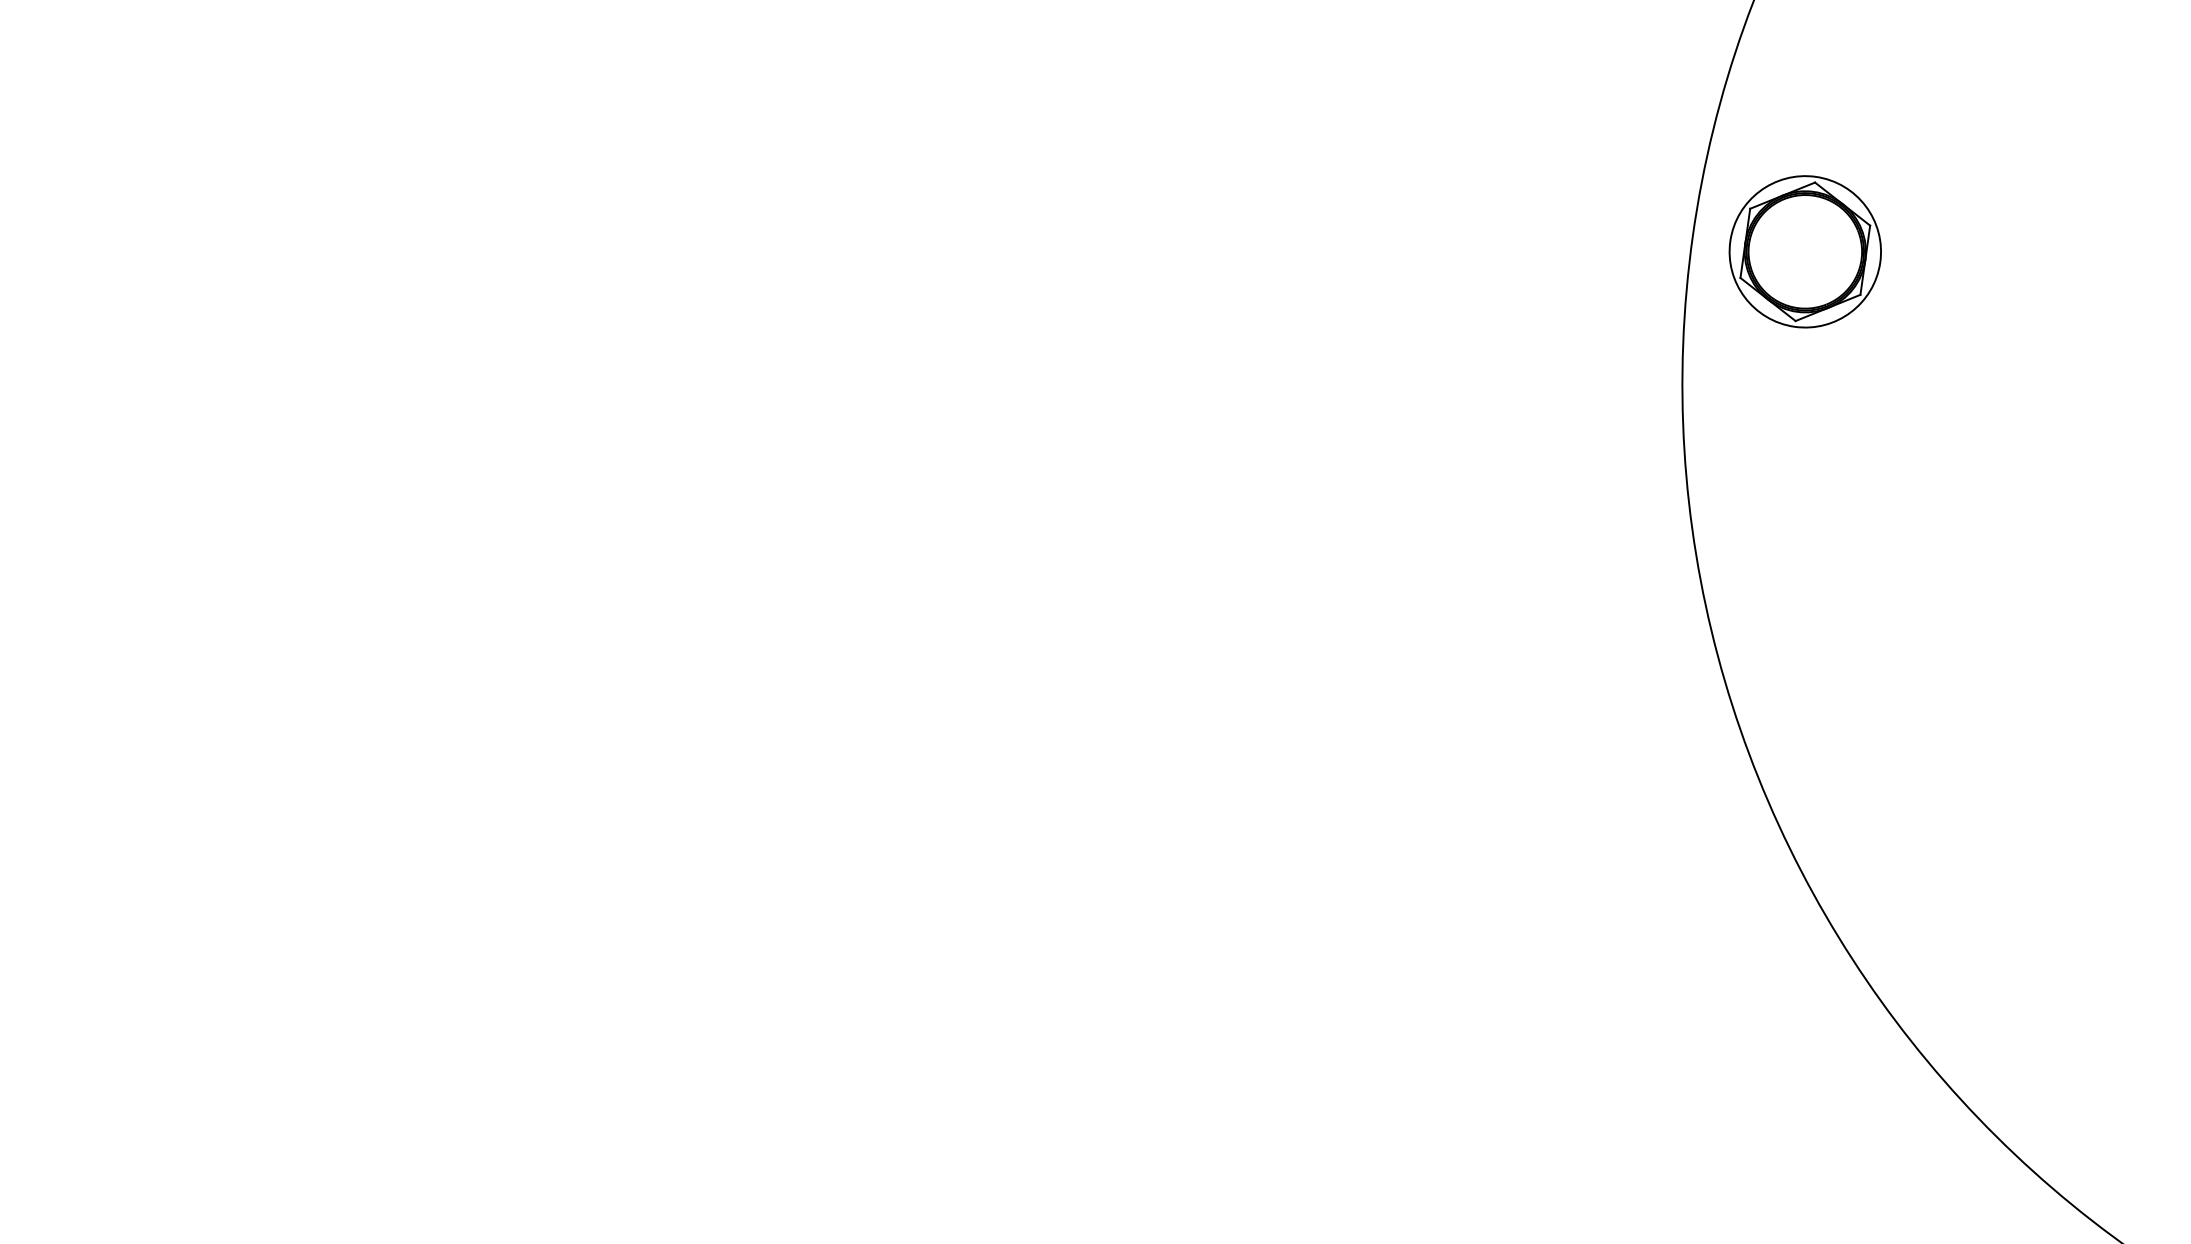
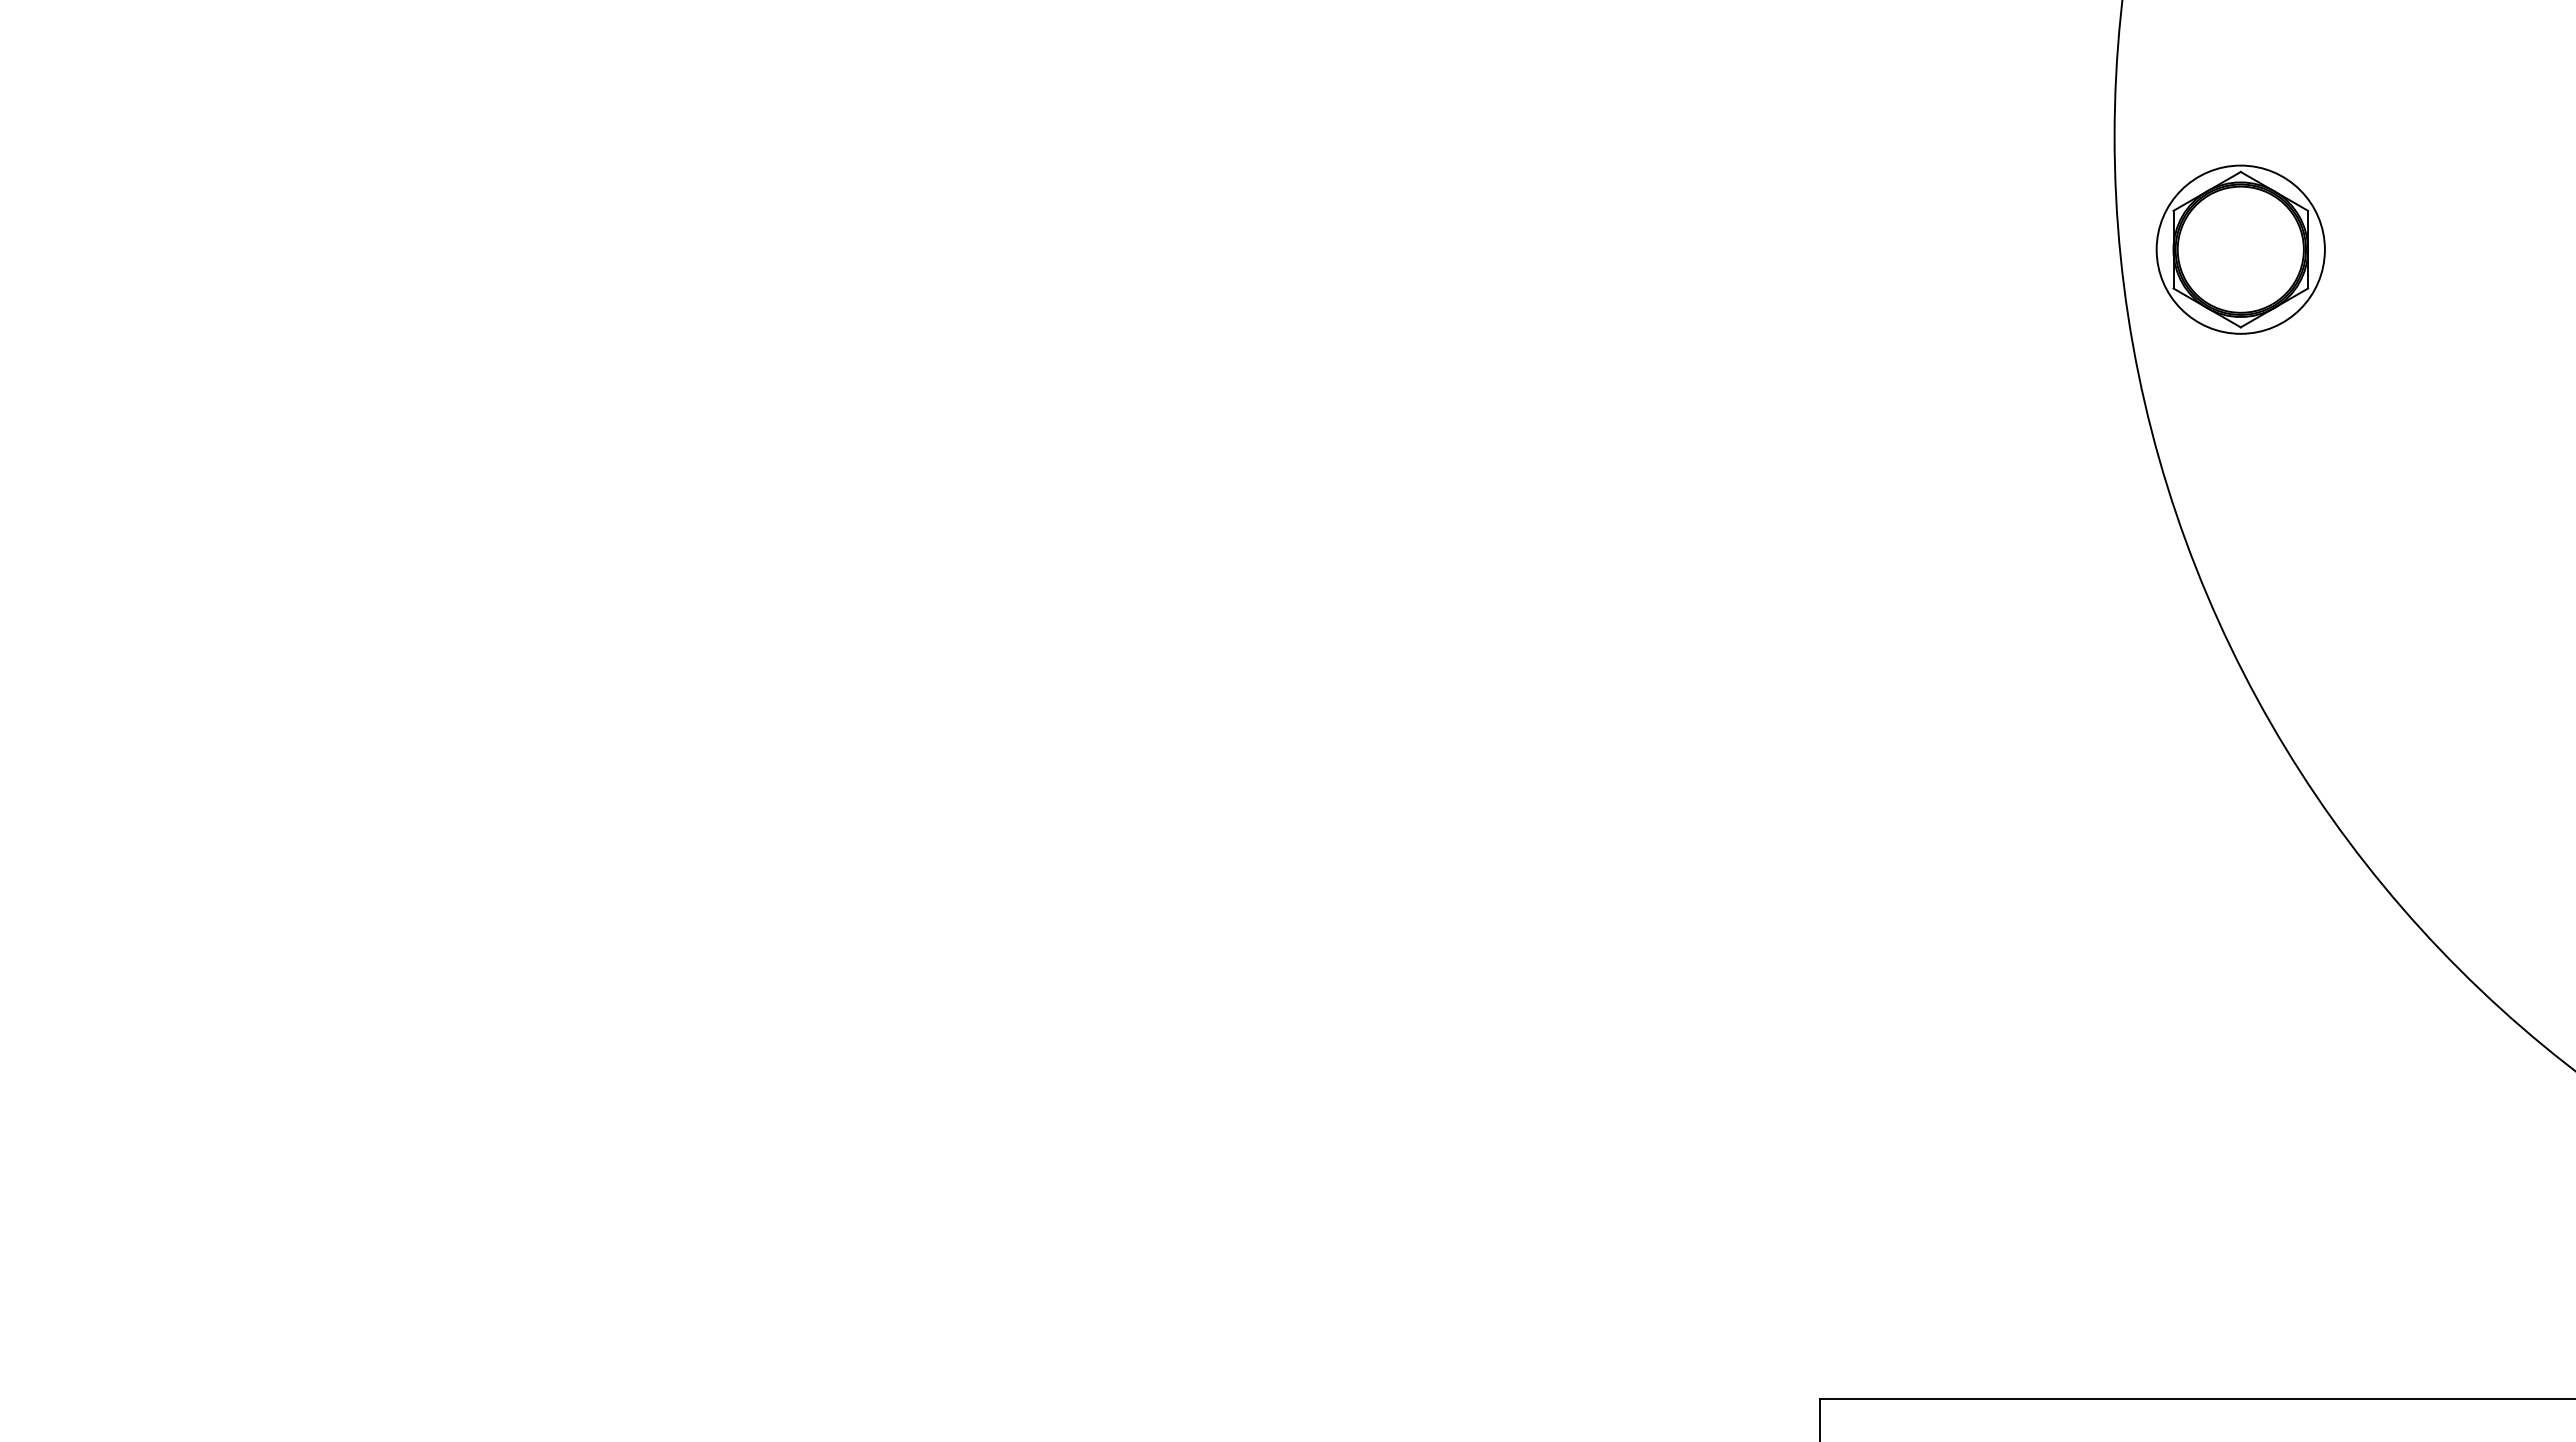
part: (1805, 251) -> (2240, 249), moved

